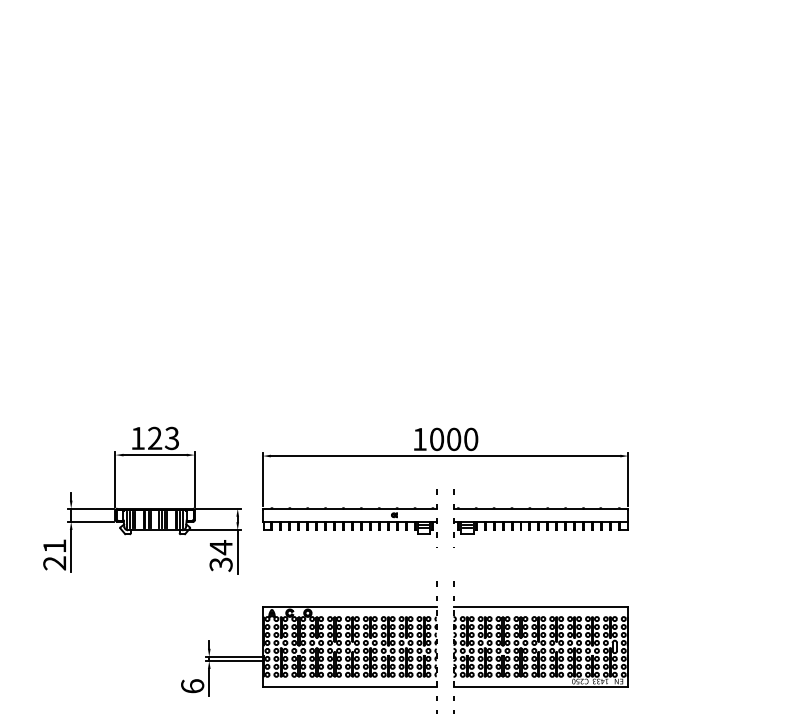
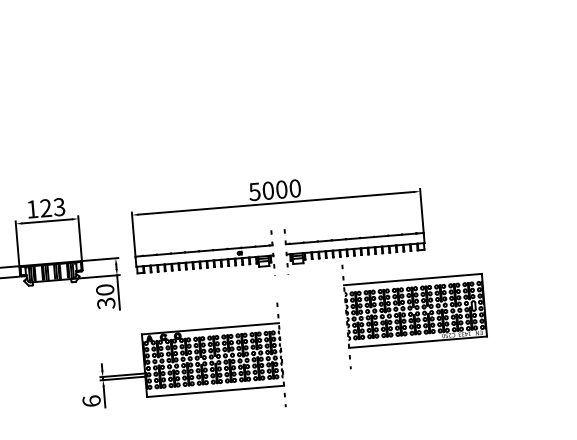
text: (419, 439) -> (254, 191), 1000 -> 5000
text: (220, 547) -> (104, 290), 34 -> 30
part: (540, 647) -> (415, 311), moved

